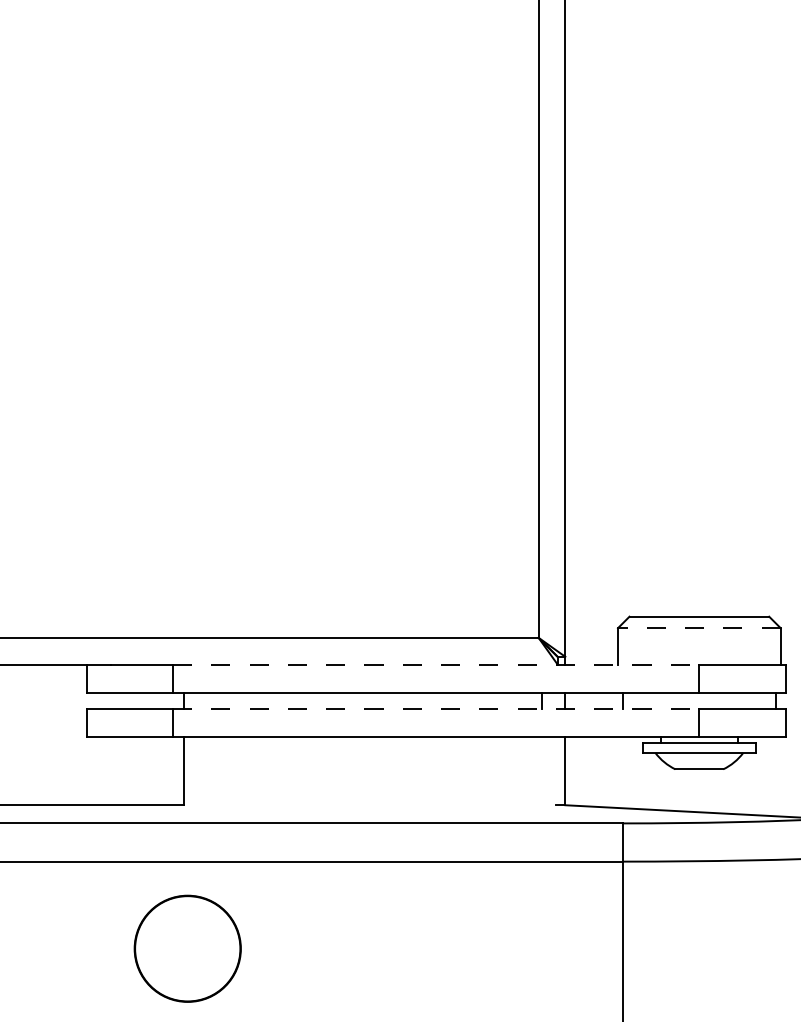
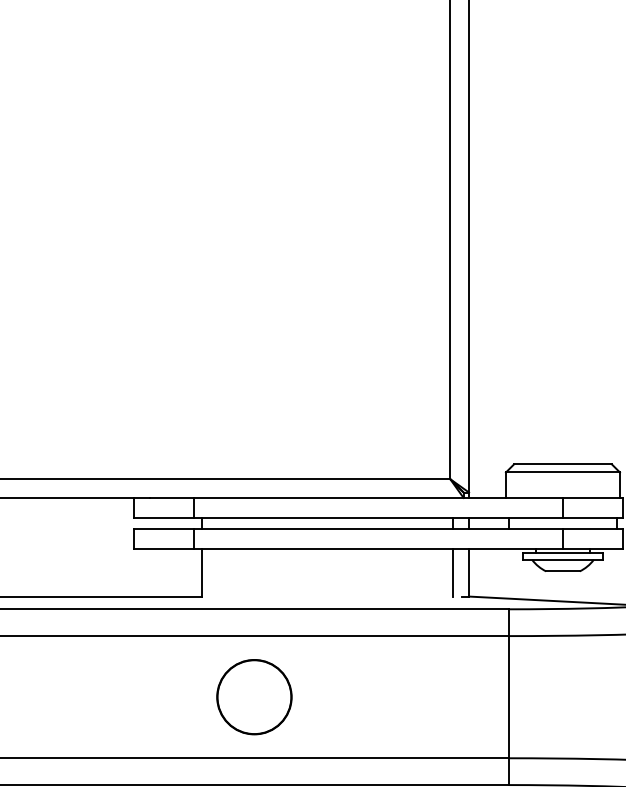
line: (698, 628) -> (562, 472), dashed -> solid
line: (437, 663) -> (379, 497), dashed -> solid
line: (437, 708) -> (379, 528), dashed -> solid
line: (541, 770) -> (452, 572), added
circle: (187, 949) -> (254, 697), moved

